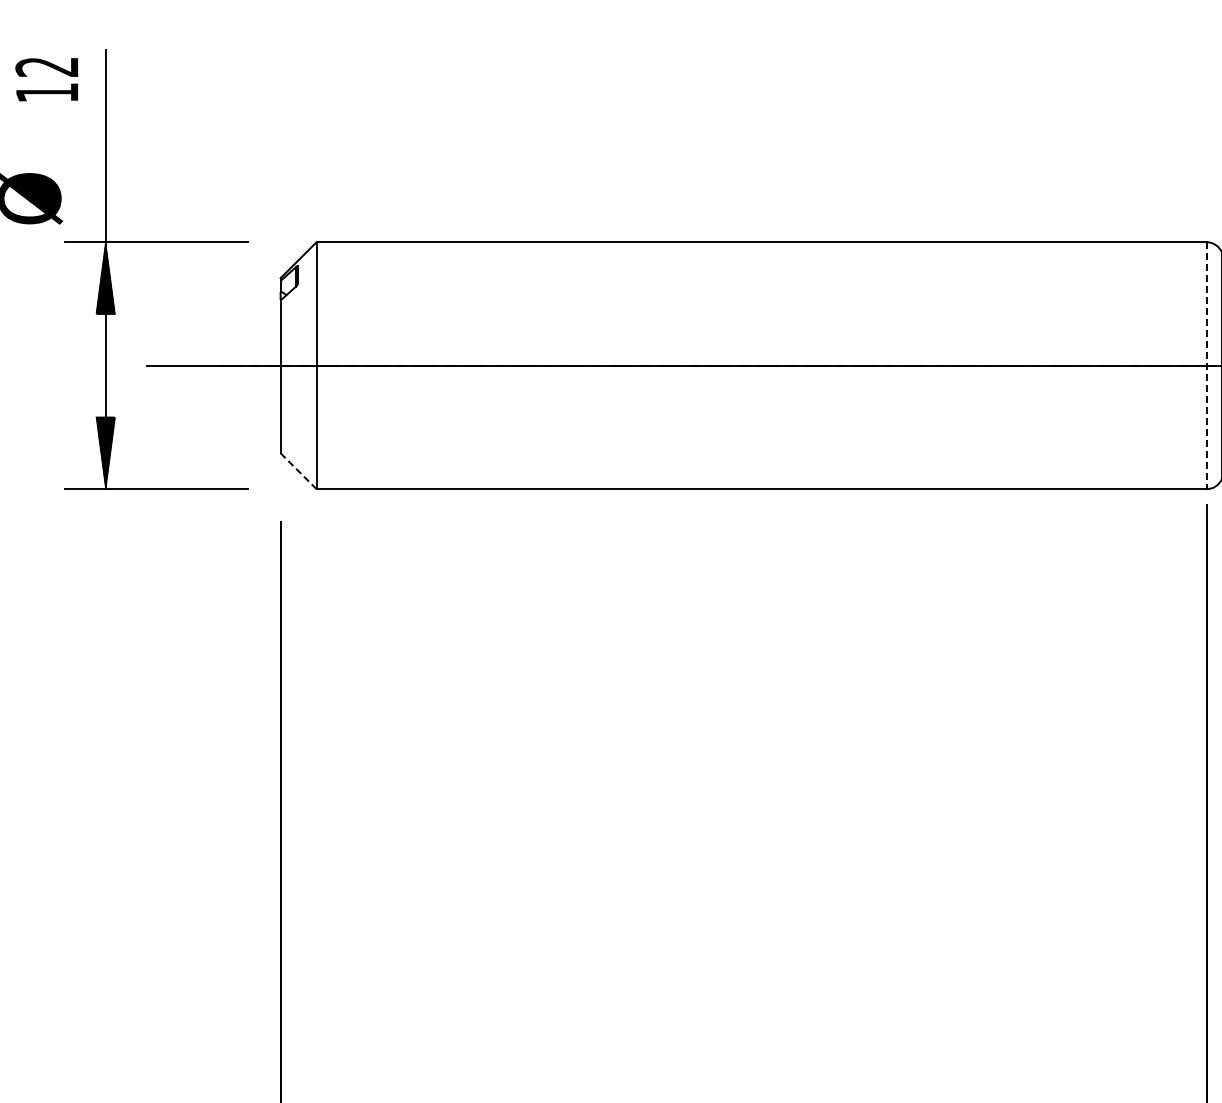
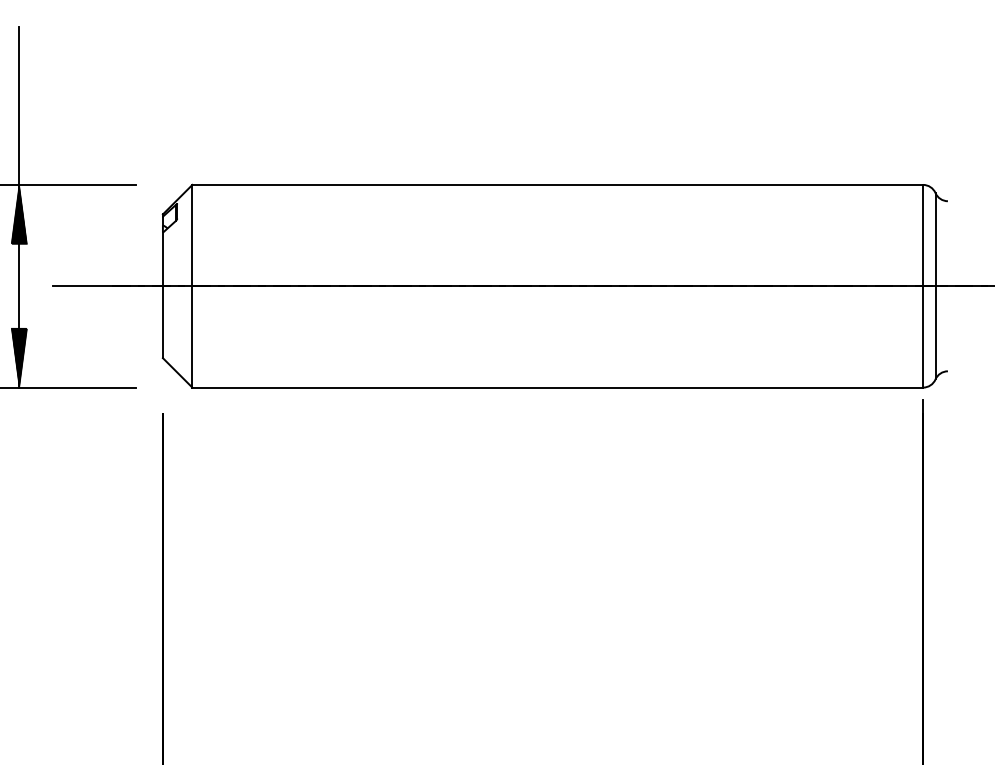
line: (1206, 366) -> (922, 286), dashed -> solid
line: (298, 471) -> (177, 373), dashed -> solid

